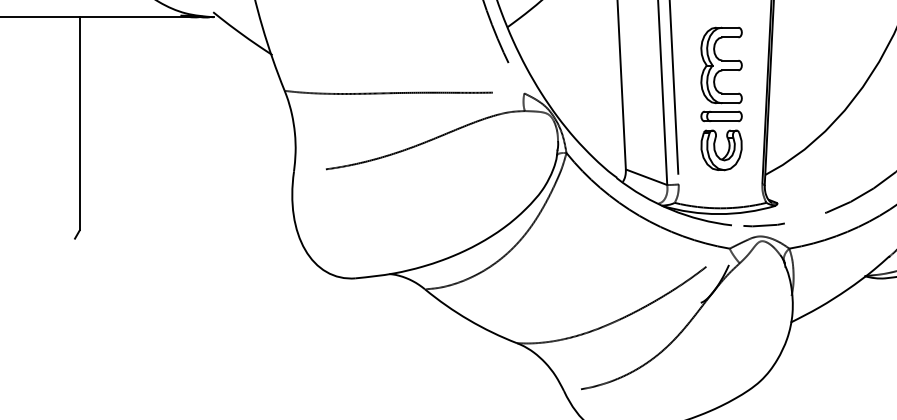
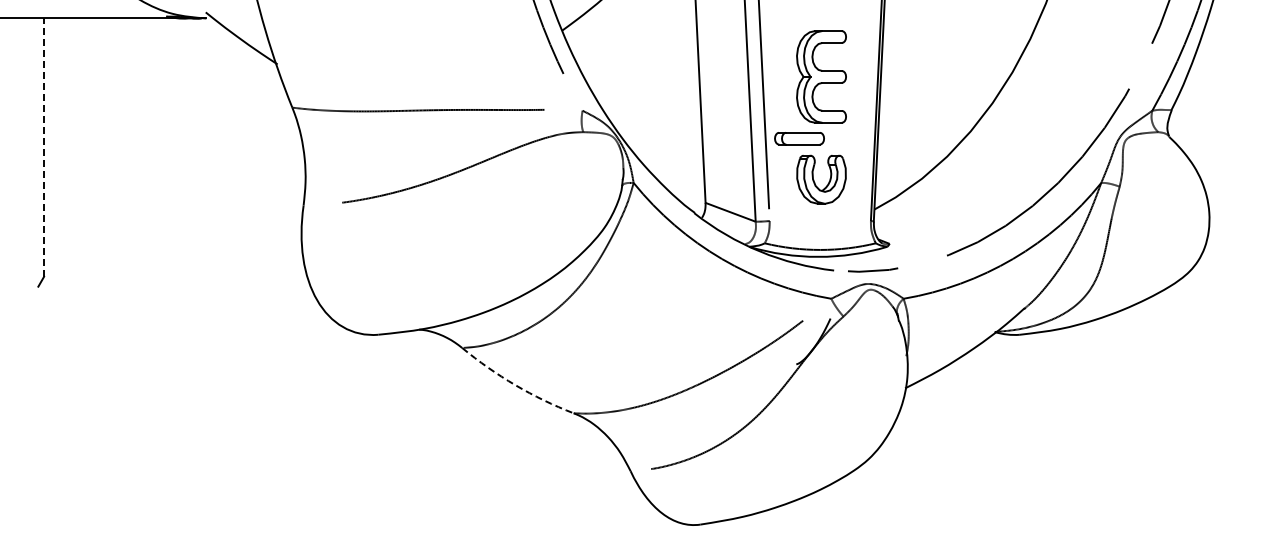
part: (721, 116) -> (799, 138), moved
line: (80, 123) -> (44, 147), solid -> dashed
arc: (468, 320) -> (515, 385), solid -> dashed

